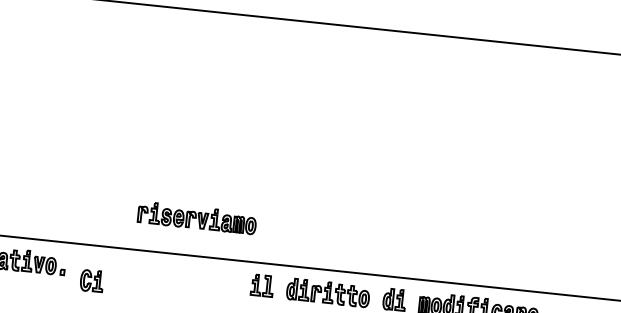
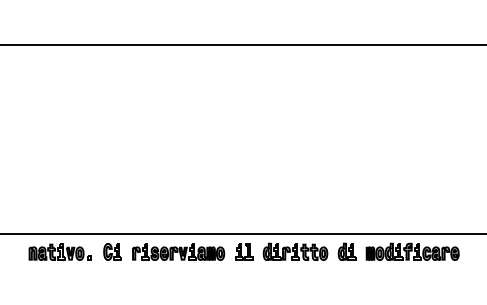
part: (197, 217) -> (178, 251), moved
part: (91, 280) -> (112, 251), moved

